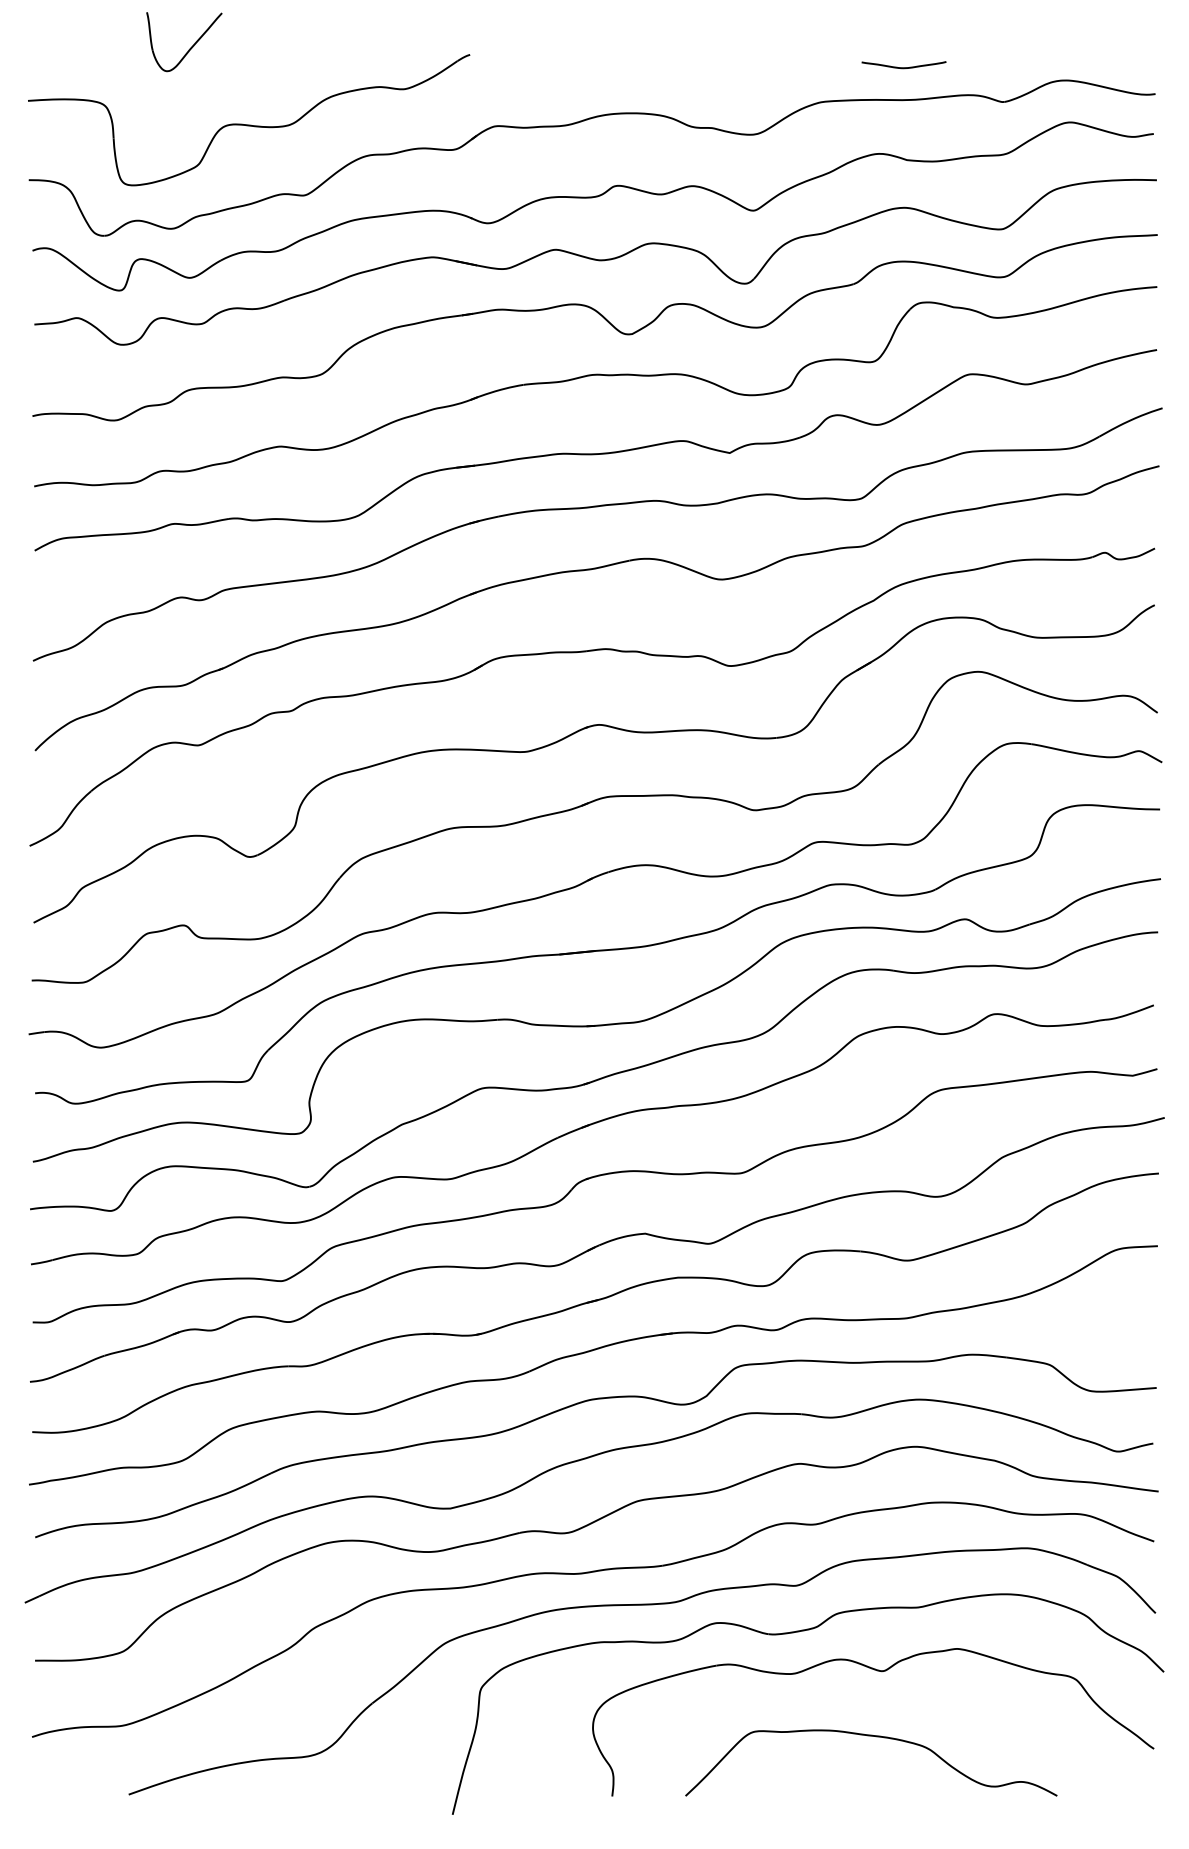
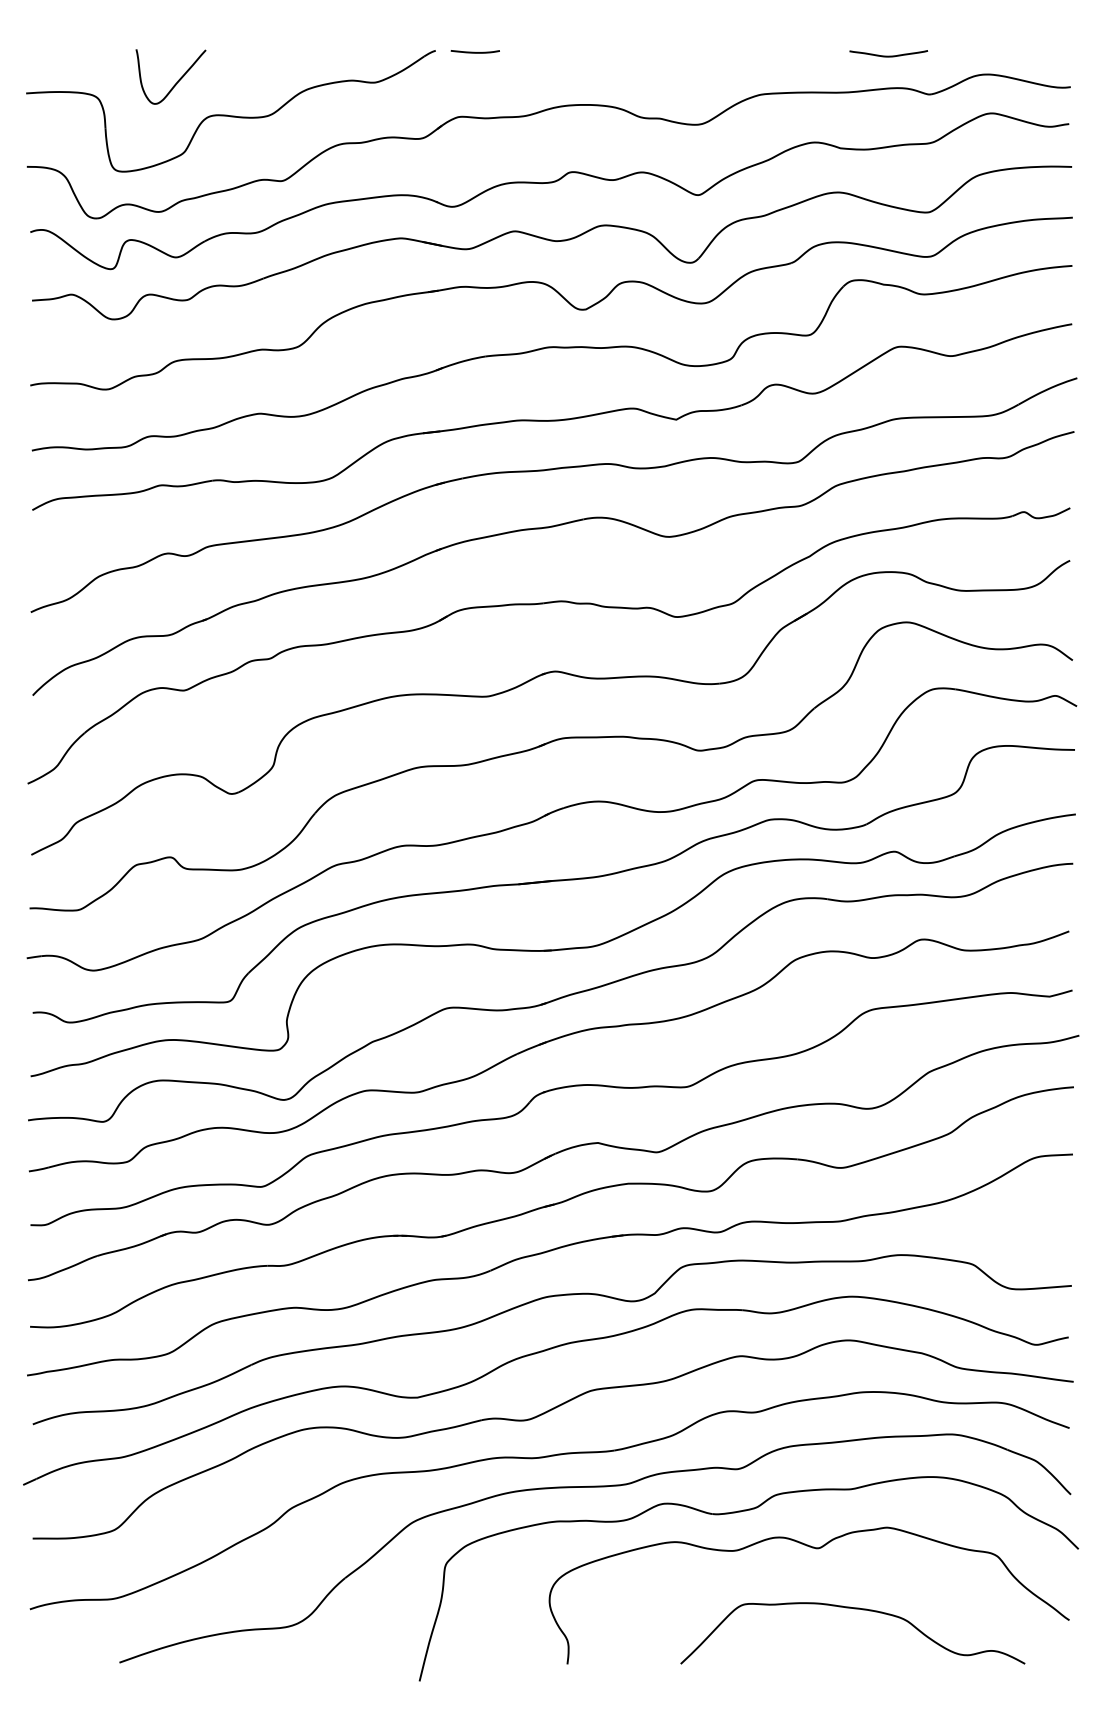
part: (190, 47) -> (176, 81), moved
curve: (512, 56) -> (475, 52), added
curve: (903, 67) -> (888, 56), moved
curve: (876, 1737) -> (857, 1609), moved

